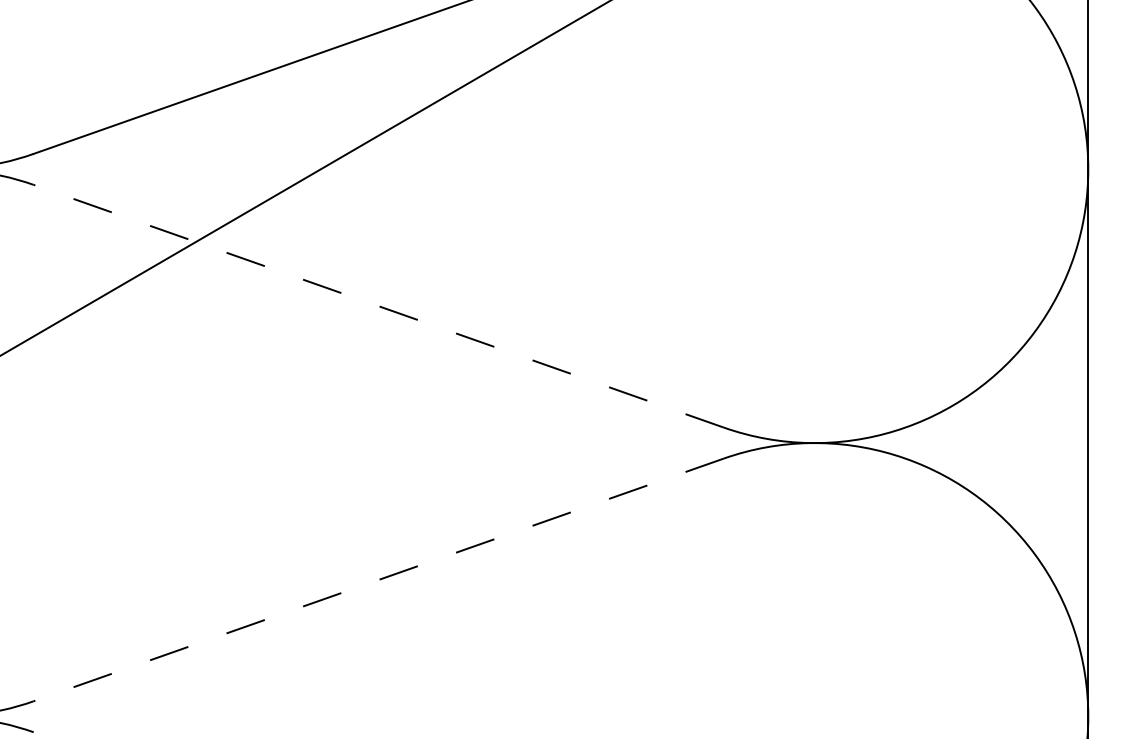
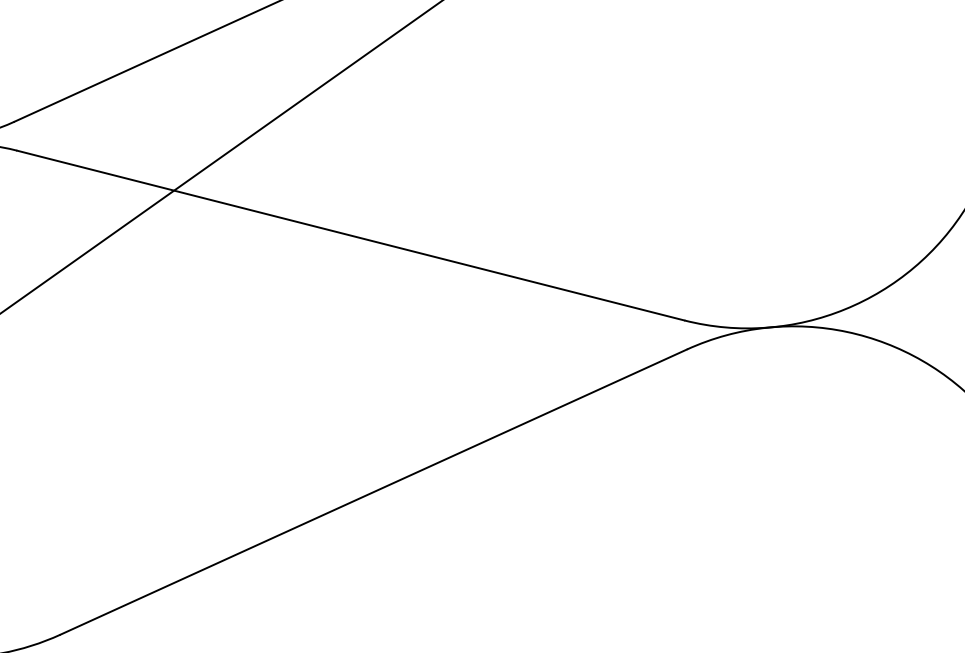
line: (378, 306) -> (350, 235), dashed -> solid
line: (378, 579) -> (373, 491), dashed -> solid

